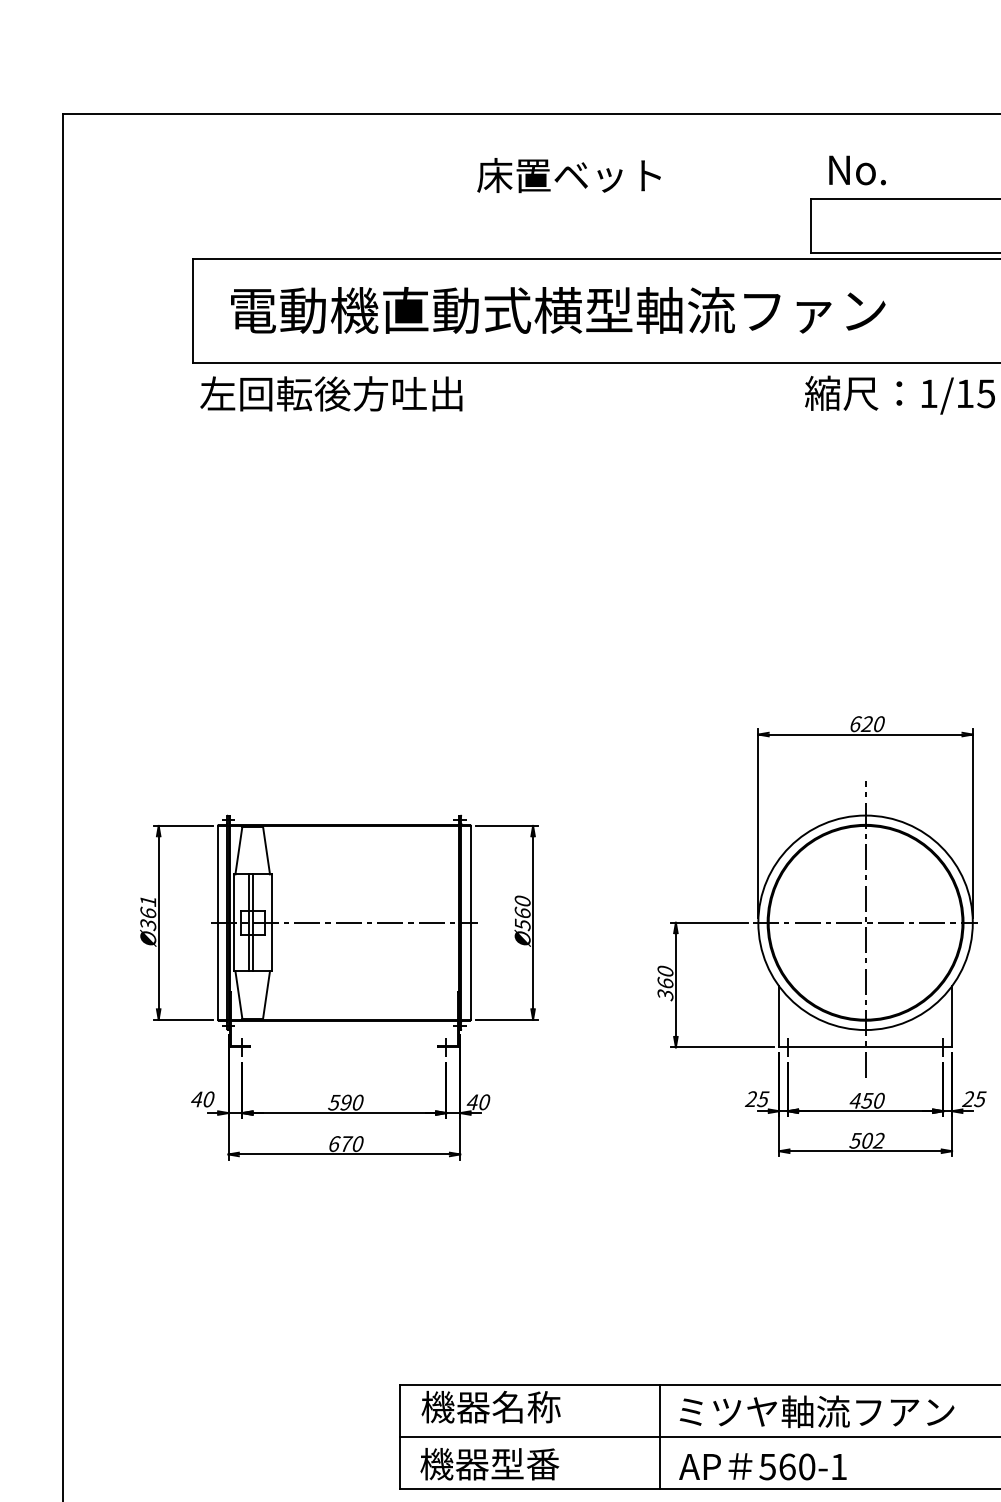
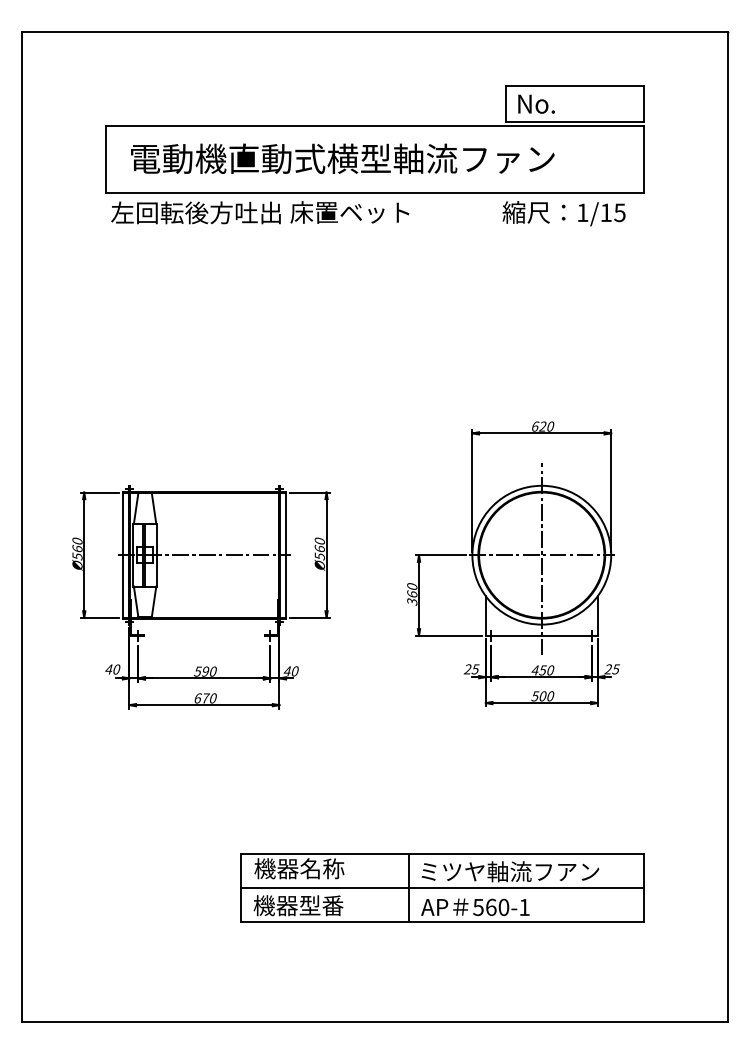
text: (857, 169) -> (536, 103), moved
text: (568, 175) -> (349, 212), moved
text: (148, 910) -> (77, 547), Ø361 -> Ø560
text: (879, 1141) -> (550, 696), 502 -> 500

